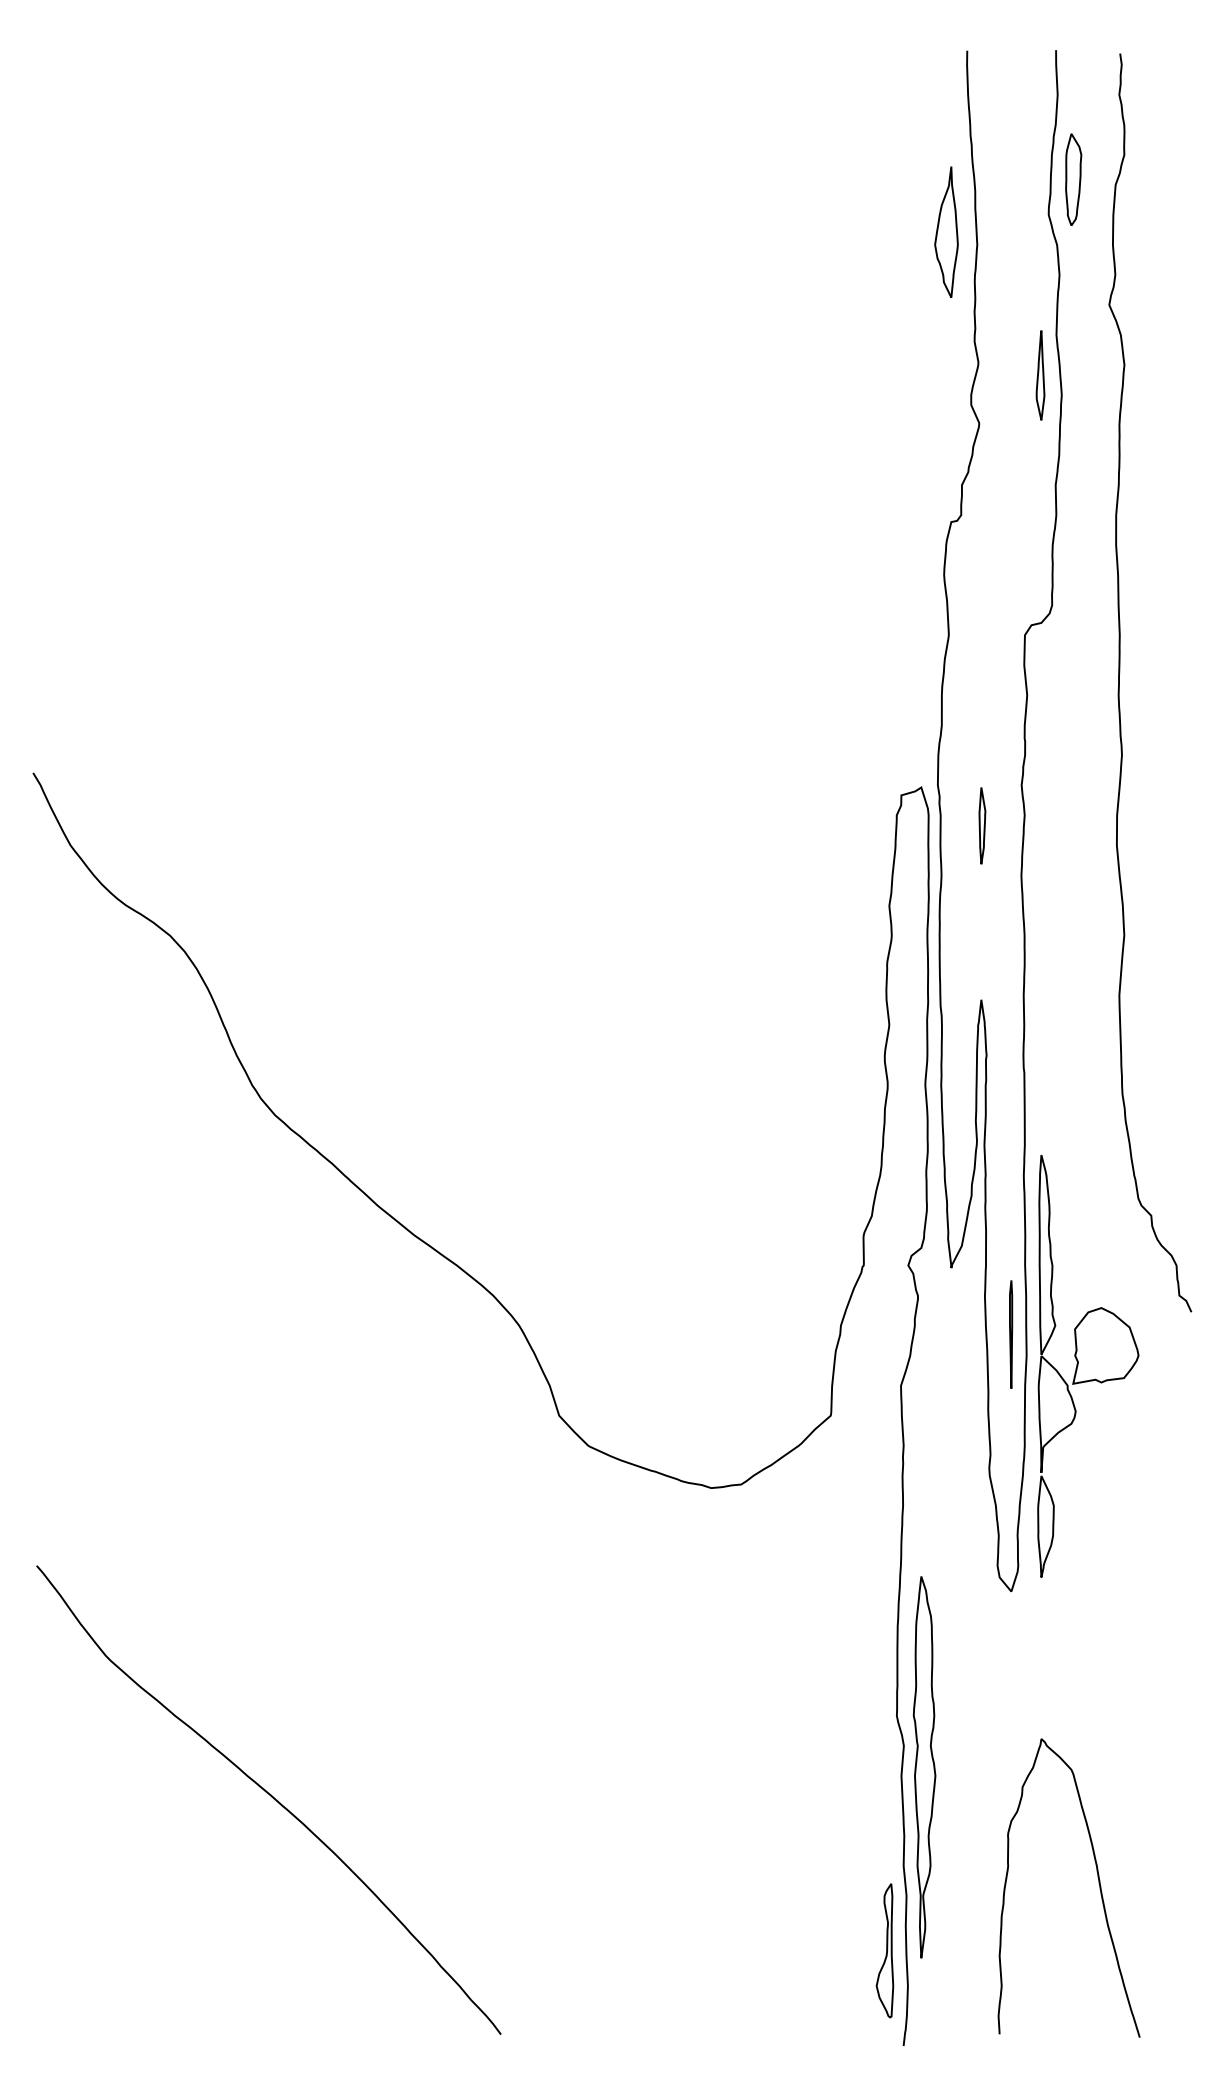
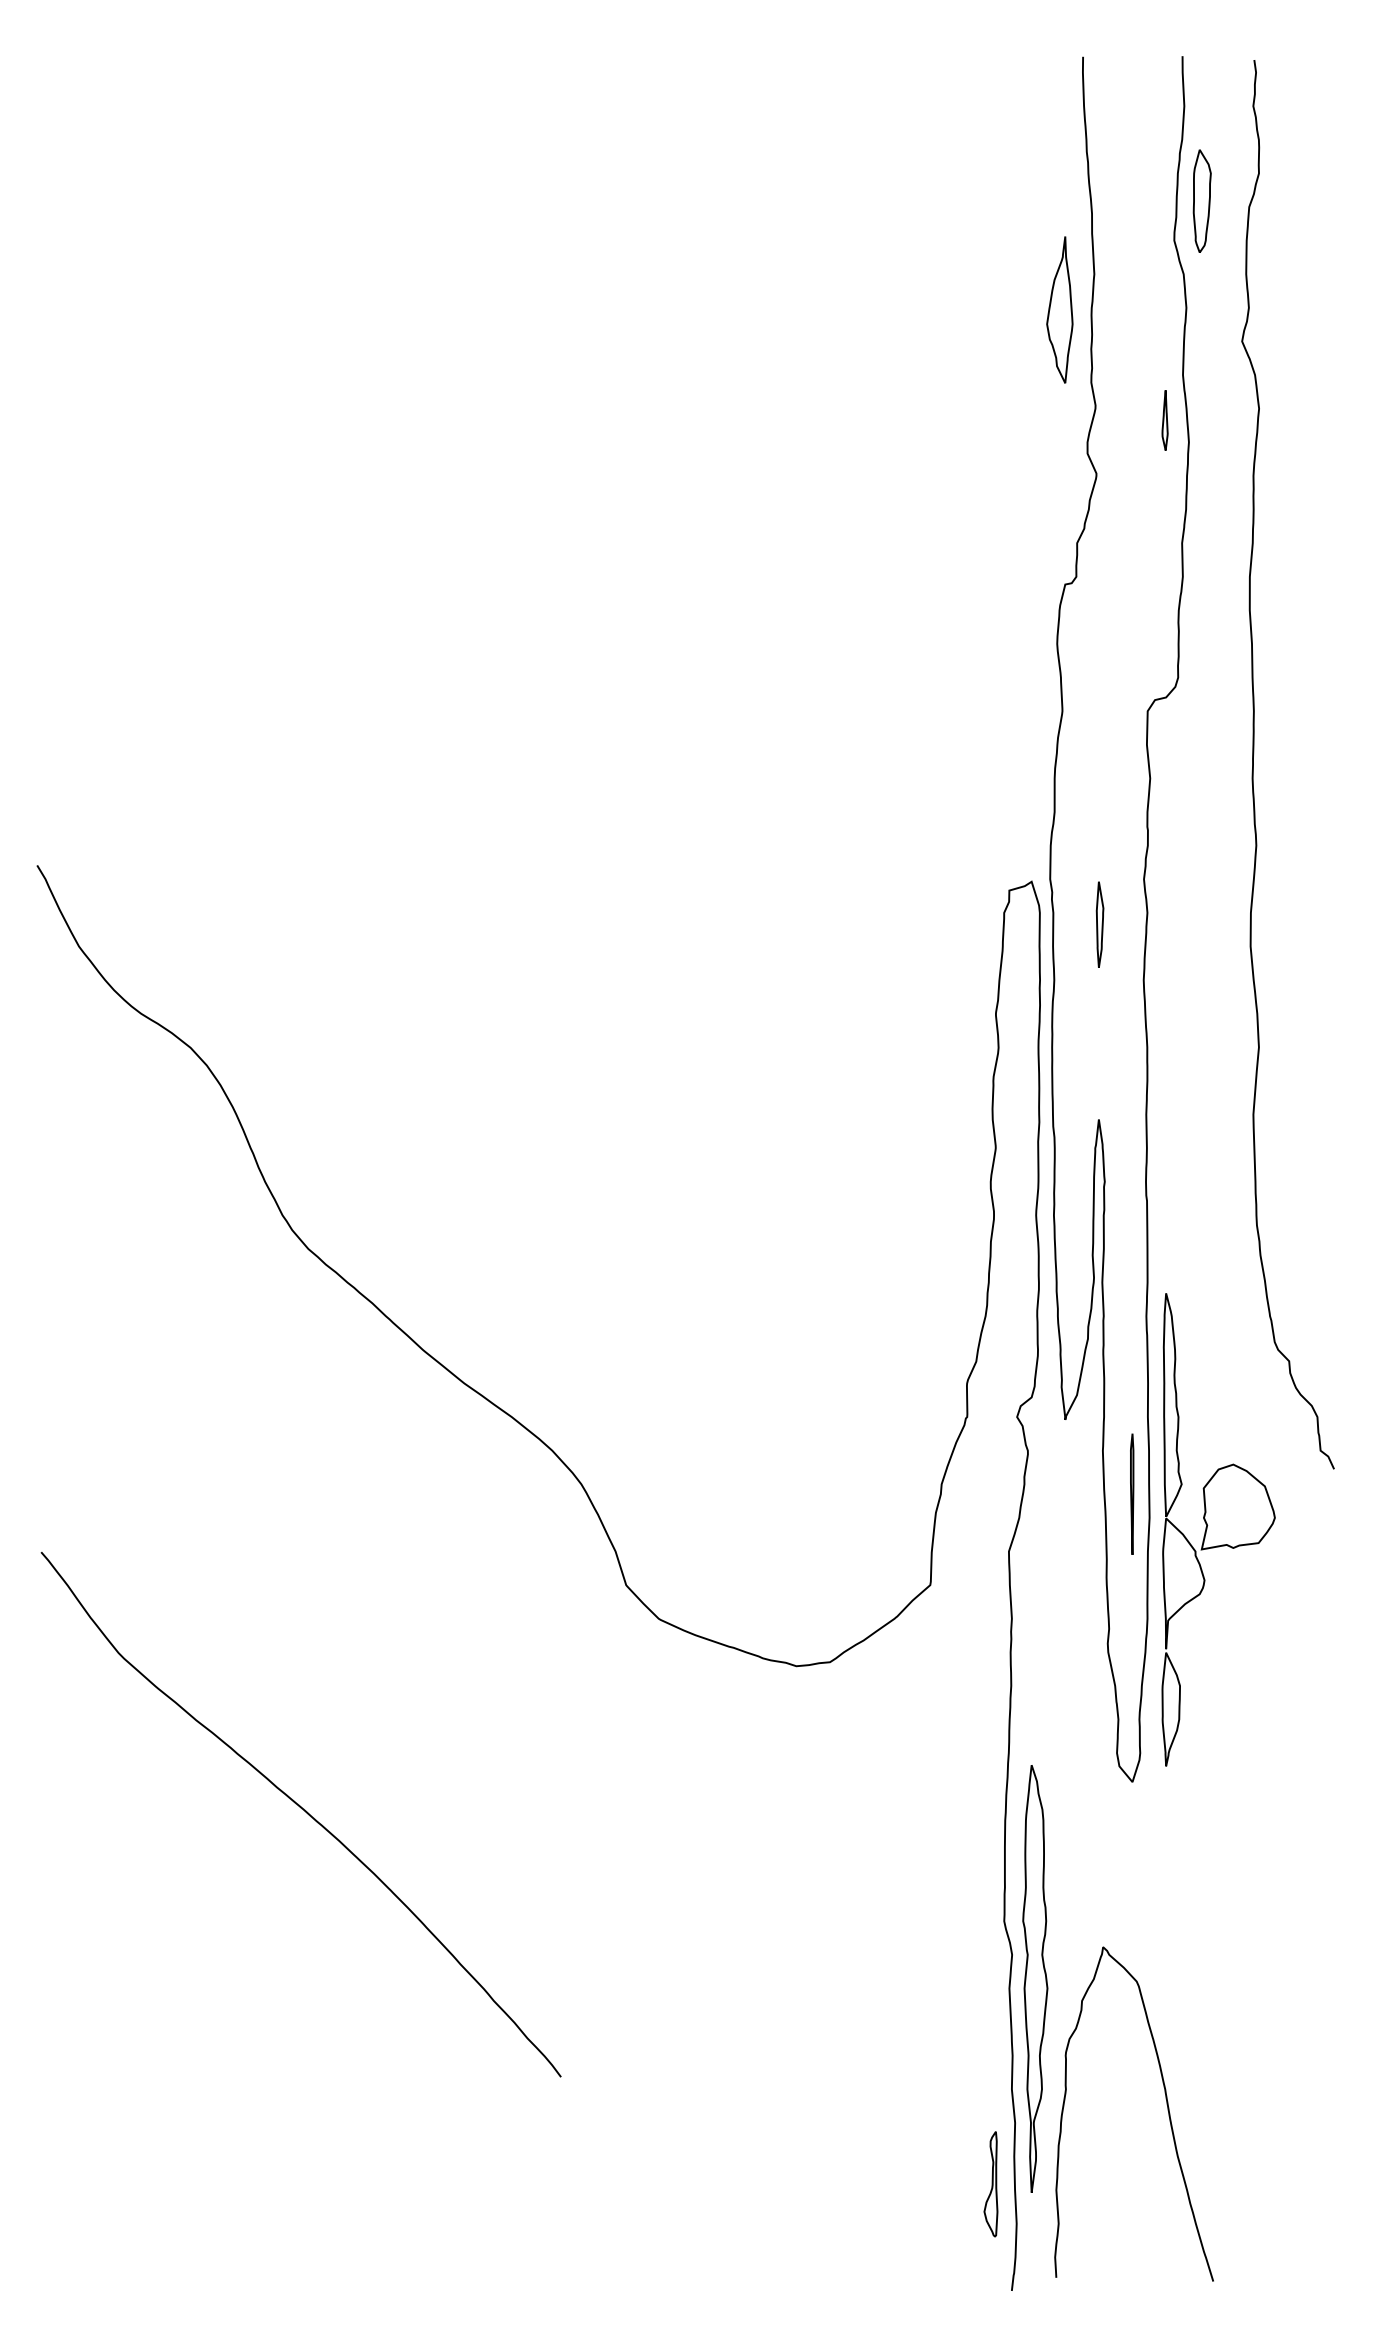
part: (946, 231) -> (1059, 309), moved
part: (1039, 375) -> (1164, 420), size x0.6
curve: (270, 1796) -> (303, 1810), moved
curve: (1098, 1884) -> (1167, 2110), moved
part: (884, 1950) -> (990, 2183), size x0.7

